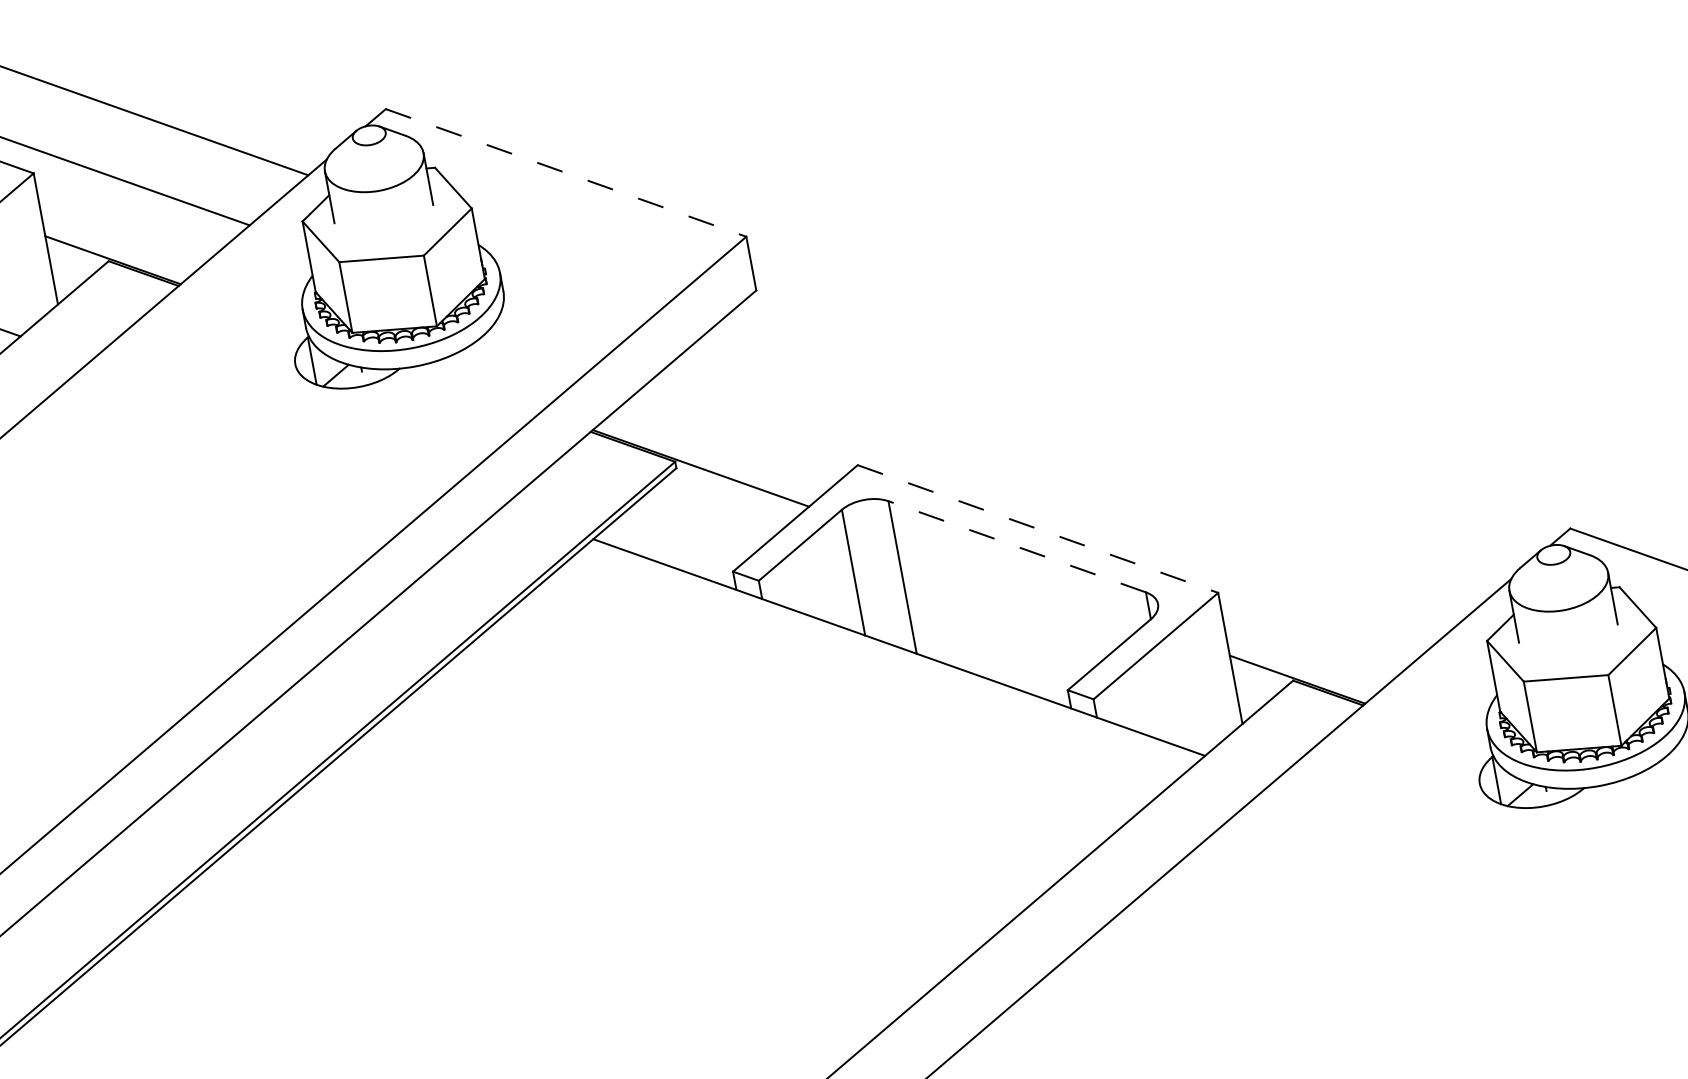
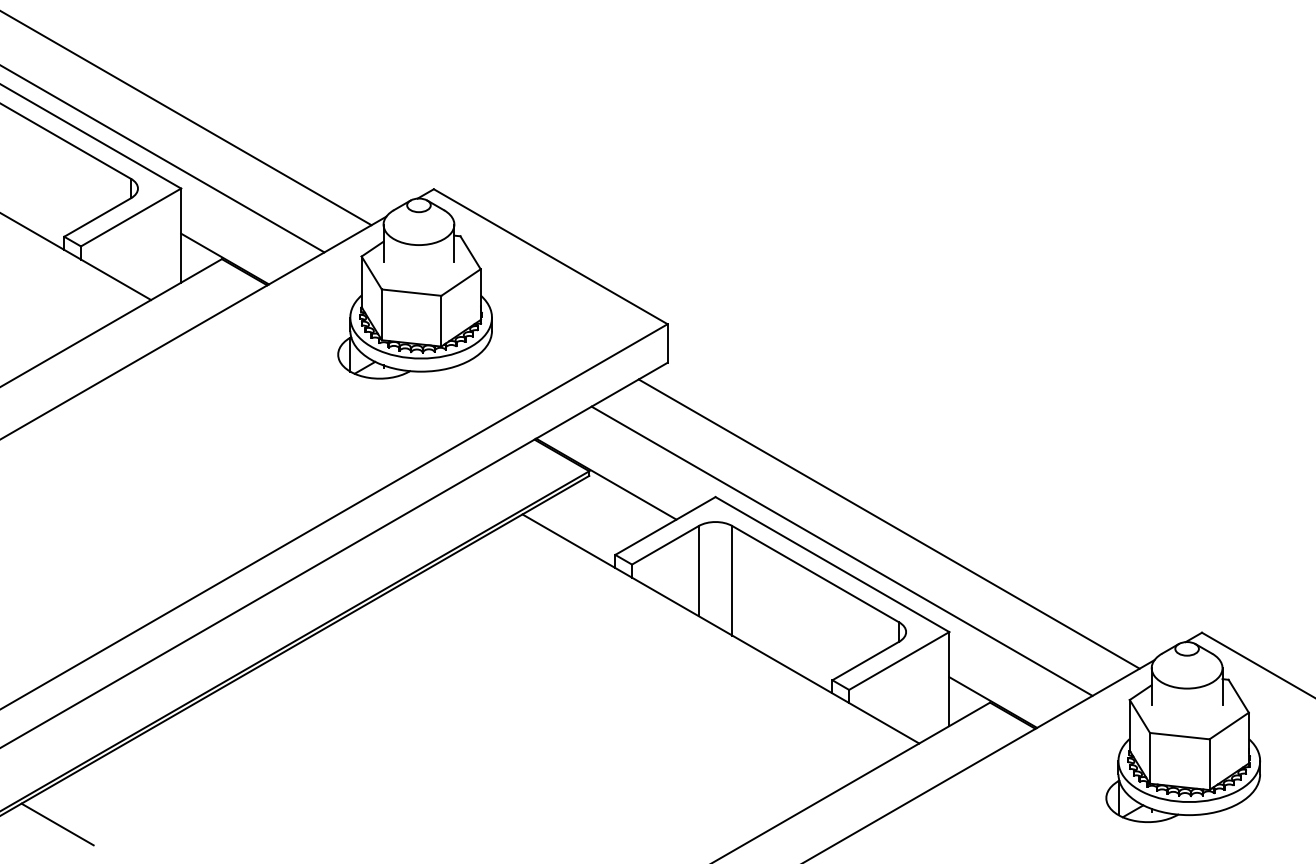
line: (565, 172) -> (550, 256), dashed -> solid
line: (1105, 457) -> (888, 523), added
line: (1046, 507) -> (841, 550), added
line: (1038, 528) -> (832, 564), dashed -> solid
line: (1016, 545) -> (815, 573), dashed -> solid

